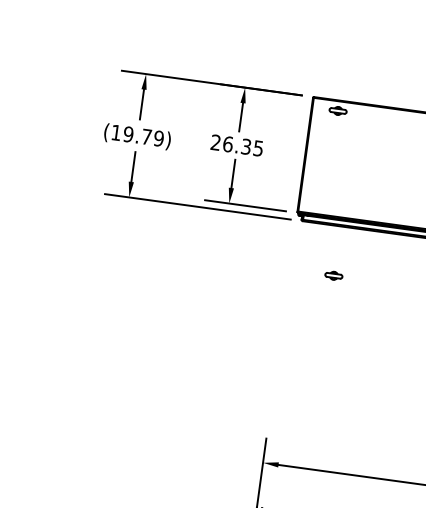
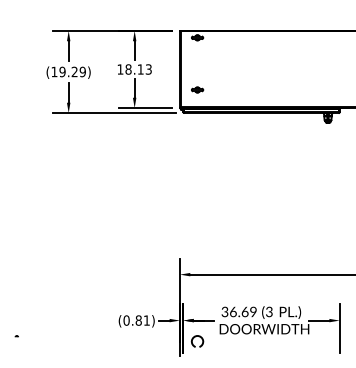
text: (146, 136) -> (74, 71), (19.79) -> (19.29)
text: (236, 145) -> (134, 69), 26.35 -> 18.13
part: (333, 275) -> (197, 89), moved

